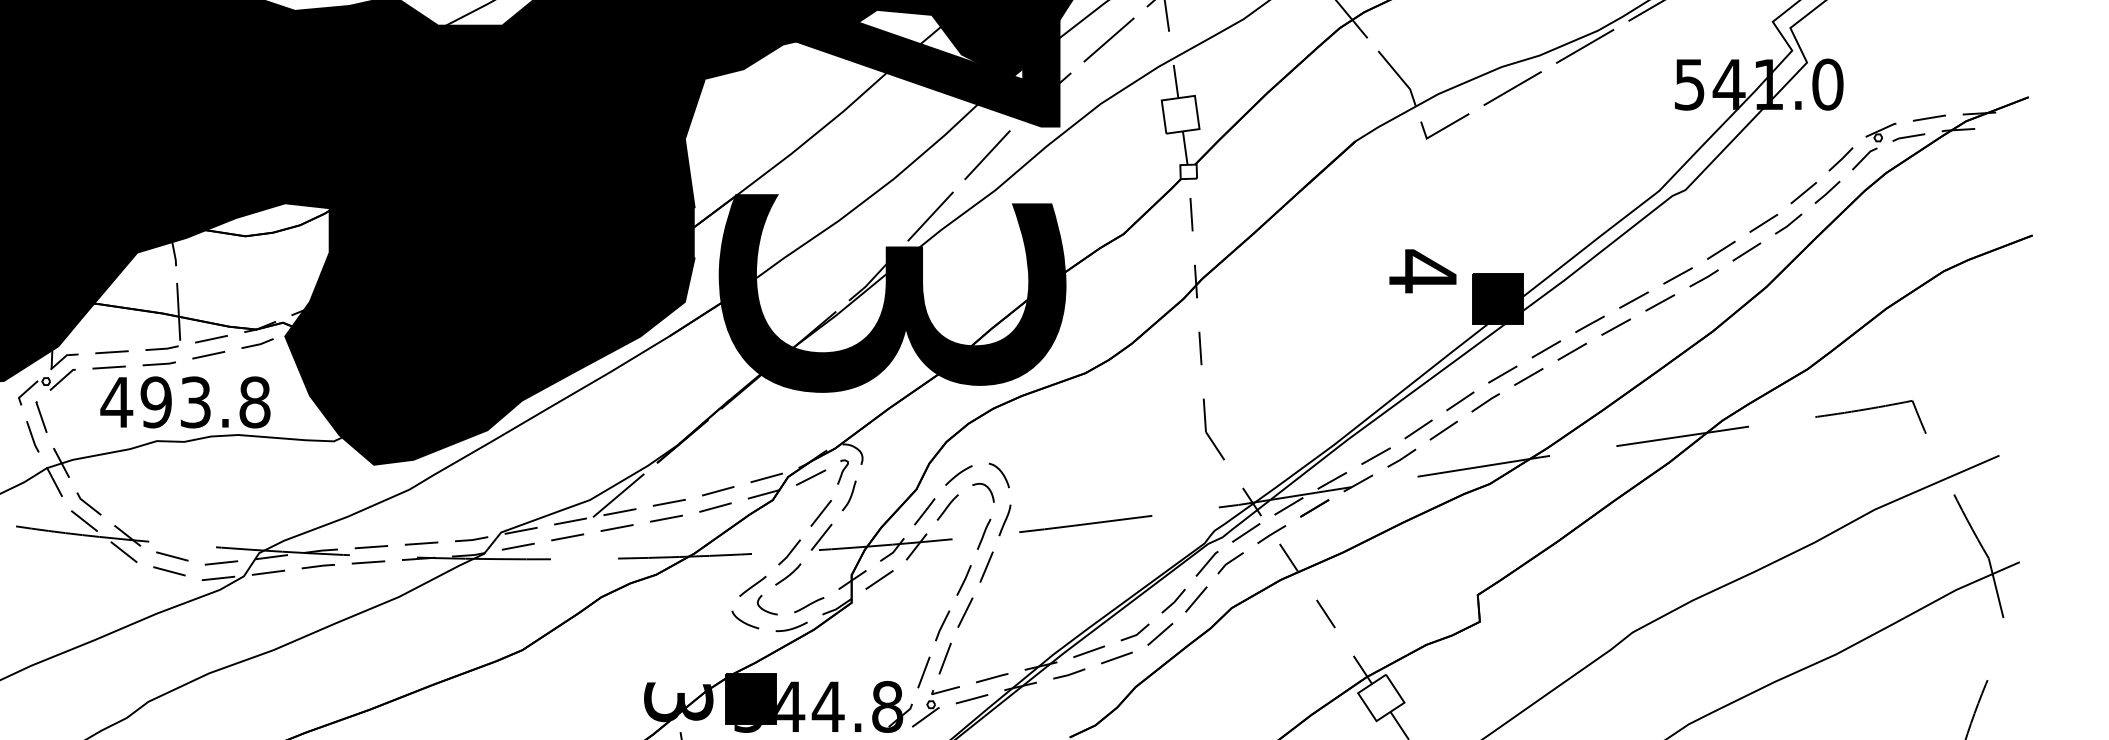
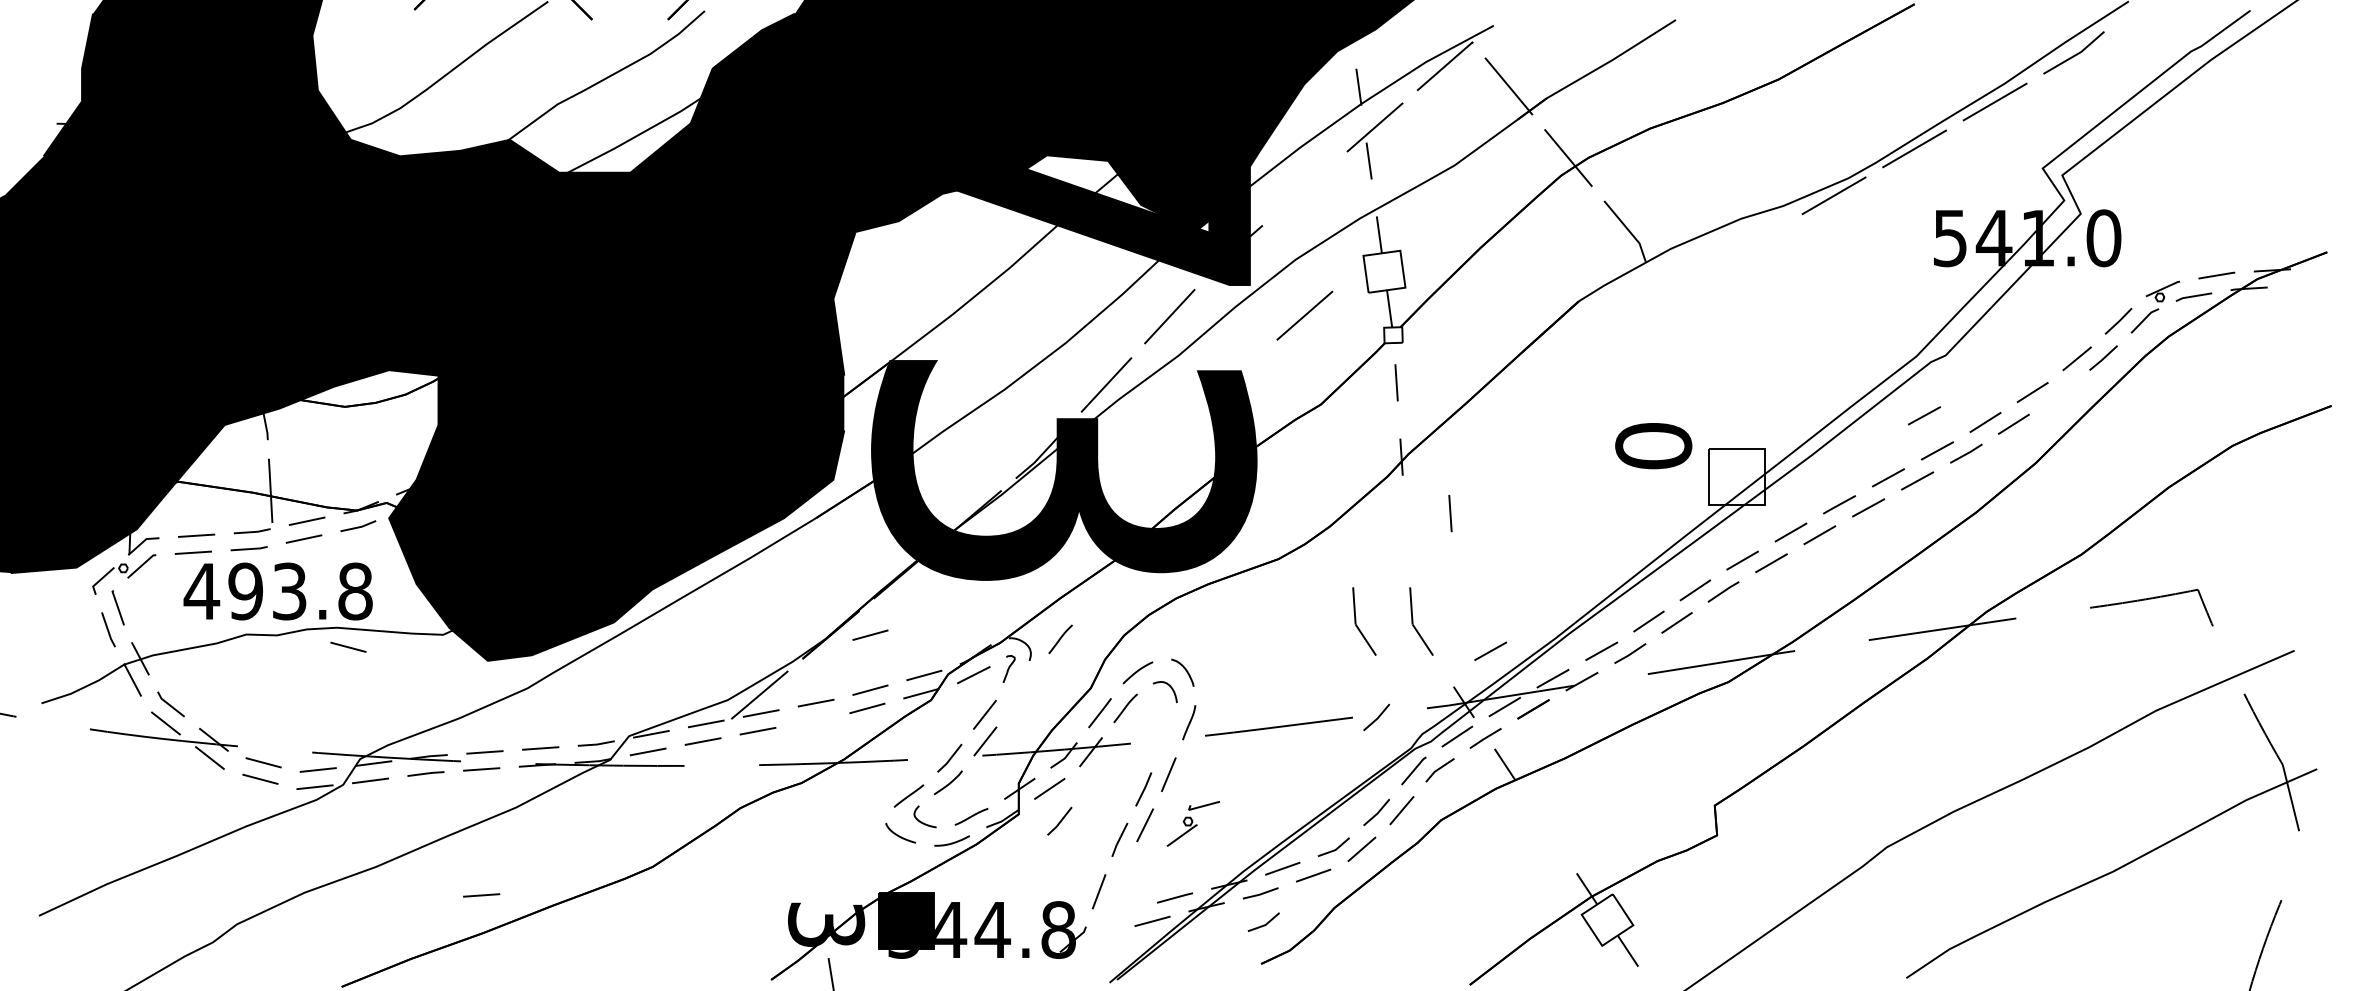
line: (1108, 39) -> (1304, 315), moved
line: (1512, 88) -> (1753, 242), removed
line: (1446, 126) -> (1679, 284), removed
line: (1789, 223) -> (2061, 392), removed
line: (1666, 244) -> (1924, 415), added
text: (1422, 271) -> (1653, 445), 4 -> 0
fill: (1497, 298) -> (1736, 476), removed
line: (1200, 348) -> (1450, 513), moved
part: (1157, 433) -> (1358, 626), added
line: (718, 441) -> (870, 634), added
line: (889, 445) -> (1060, 639), added
line: (248, 451) -> (348, 646), added
line: (1276, 455) -> (1490, 650), added
curve: (850, 495) -> (1017, 695), removed
line: (1174, 515) -> (1377, 717), added
line: (666, 518) -> (812, 720), removed
line: (983, 533) -> (1165, 737), removed
line: (889, 608) -> (1060, 820), added
line: (1325, 613) -> (1545, 826), removed
line: (944, 657) -> (1122, 875), removed
line: (368, 675) -> (481, 895), added
line: (1073, 701) -> (1265, 923), added
part: (935, 706) -> (1193, 823), moved

